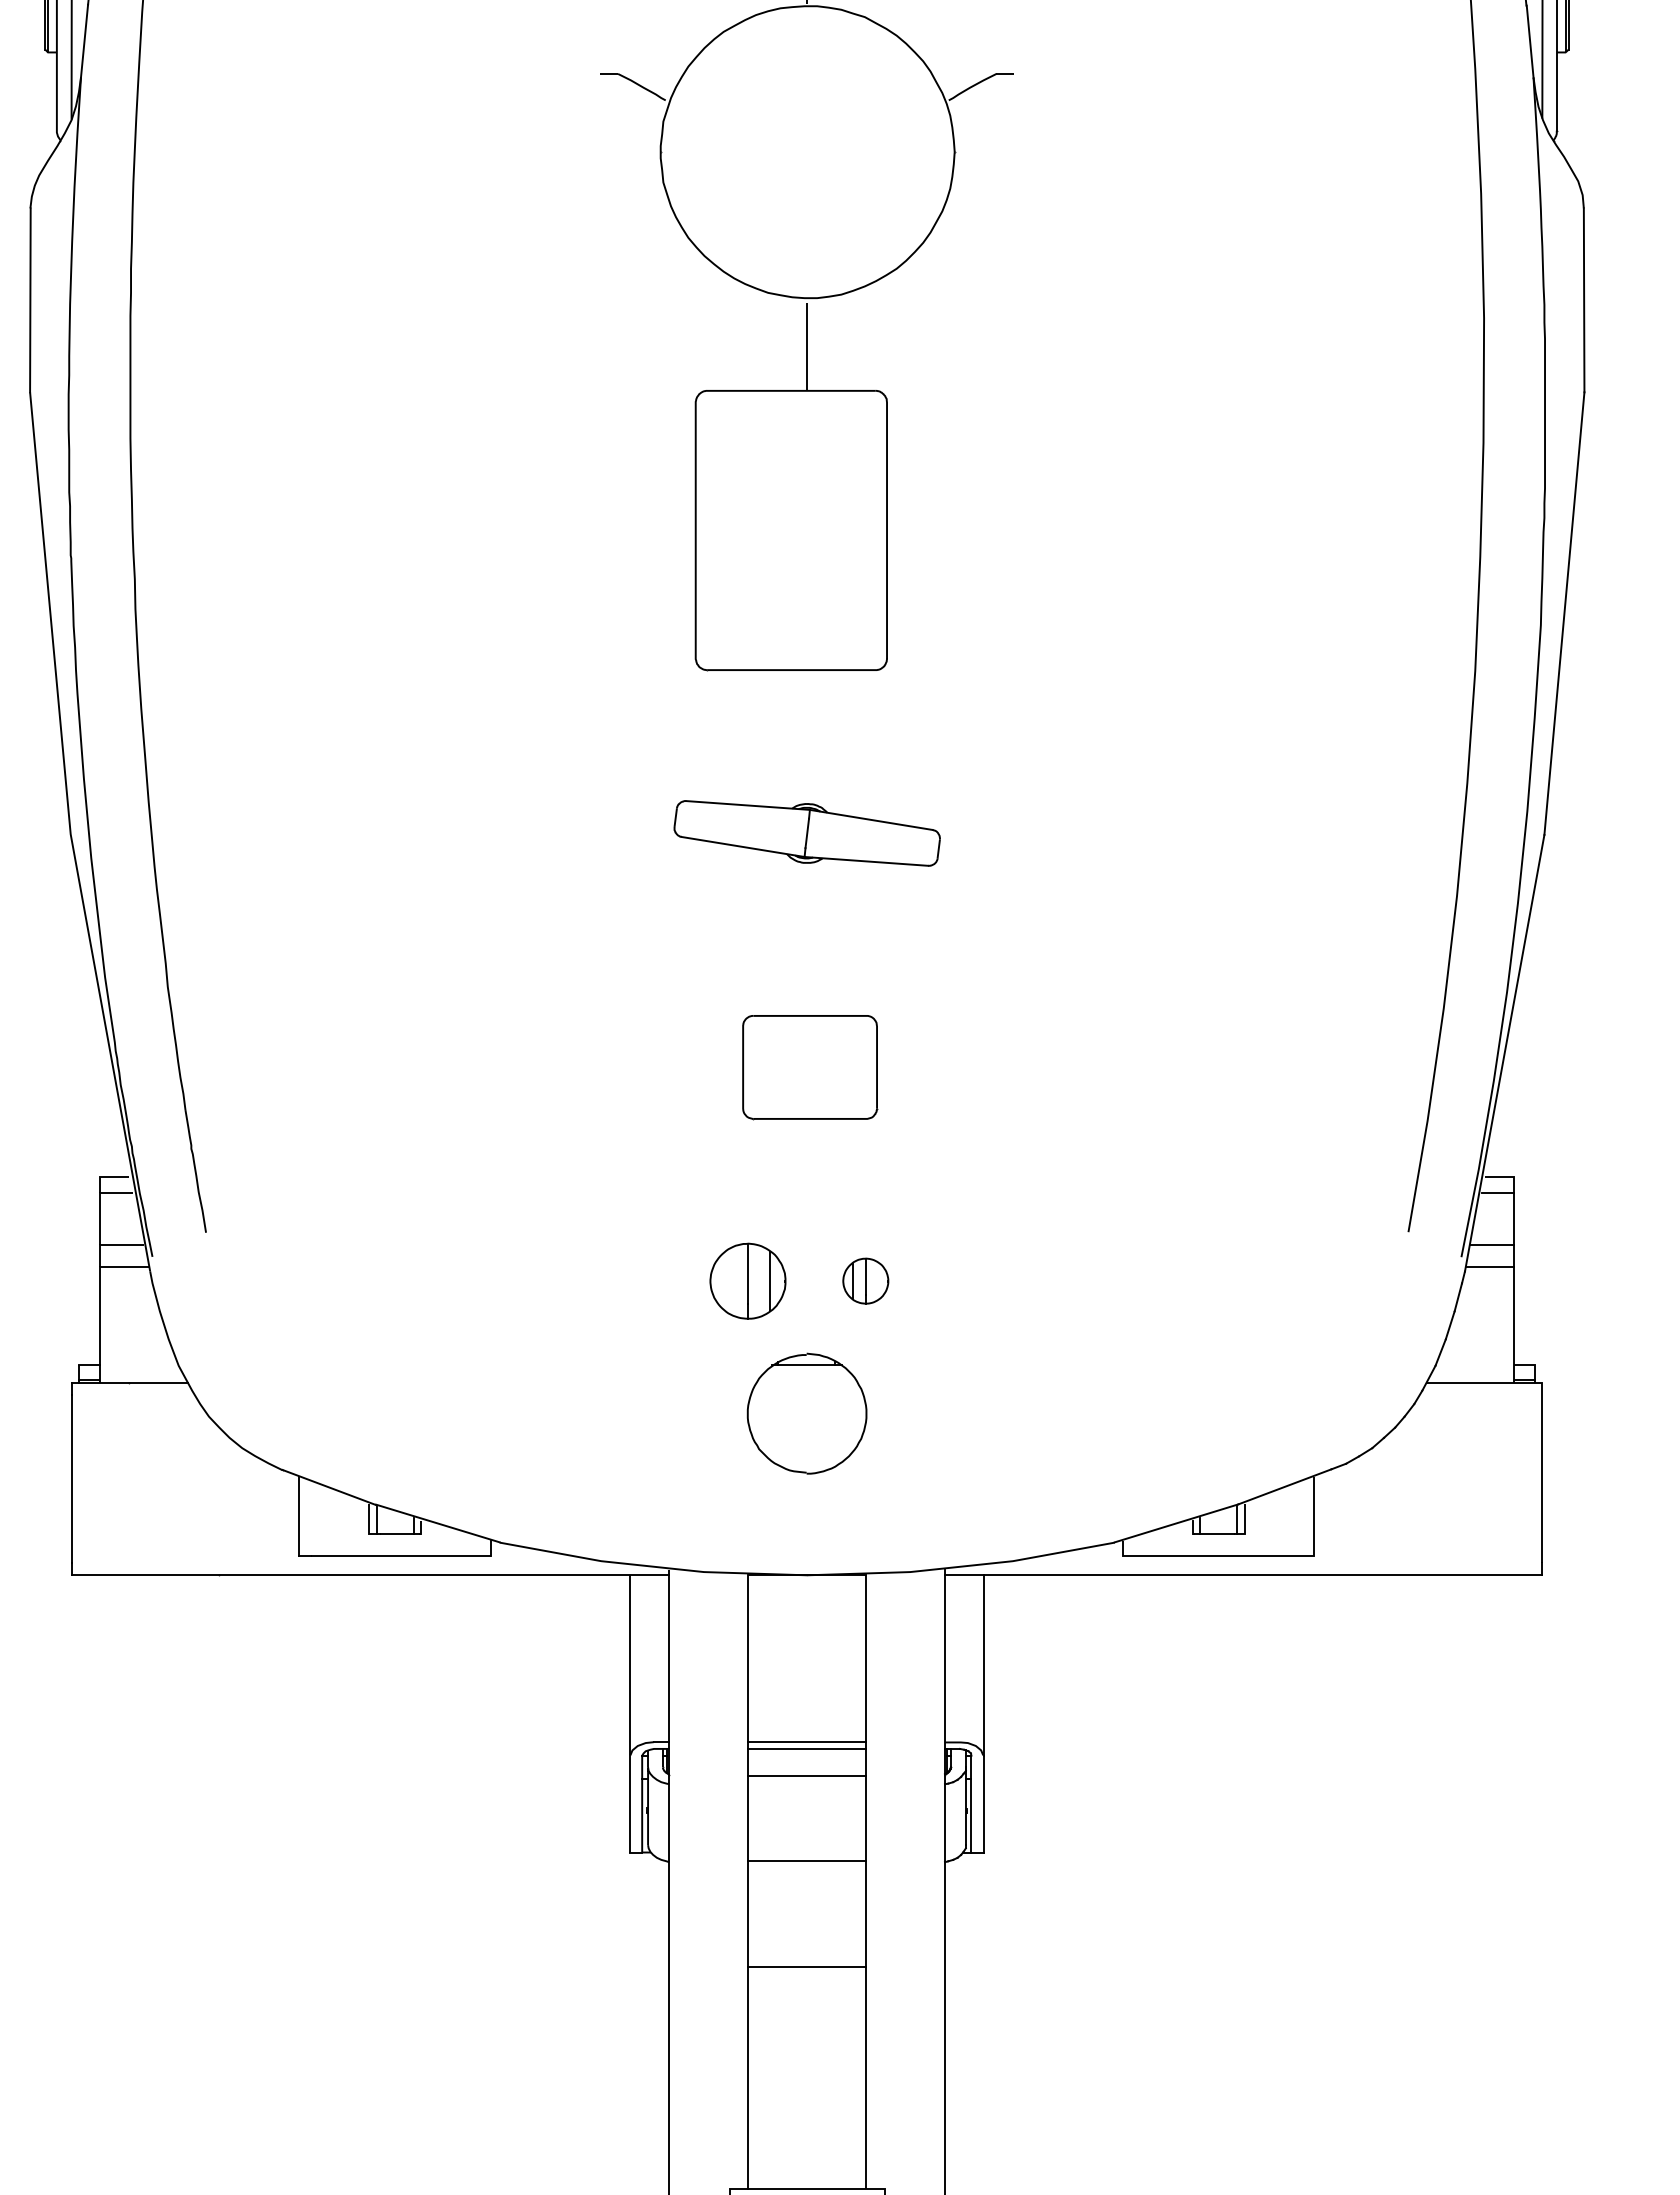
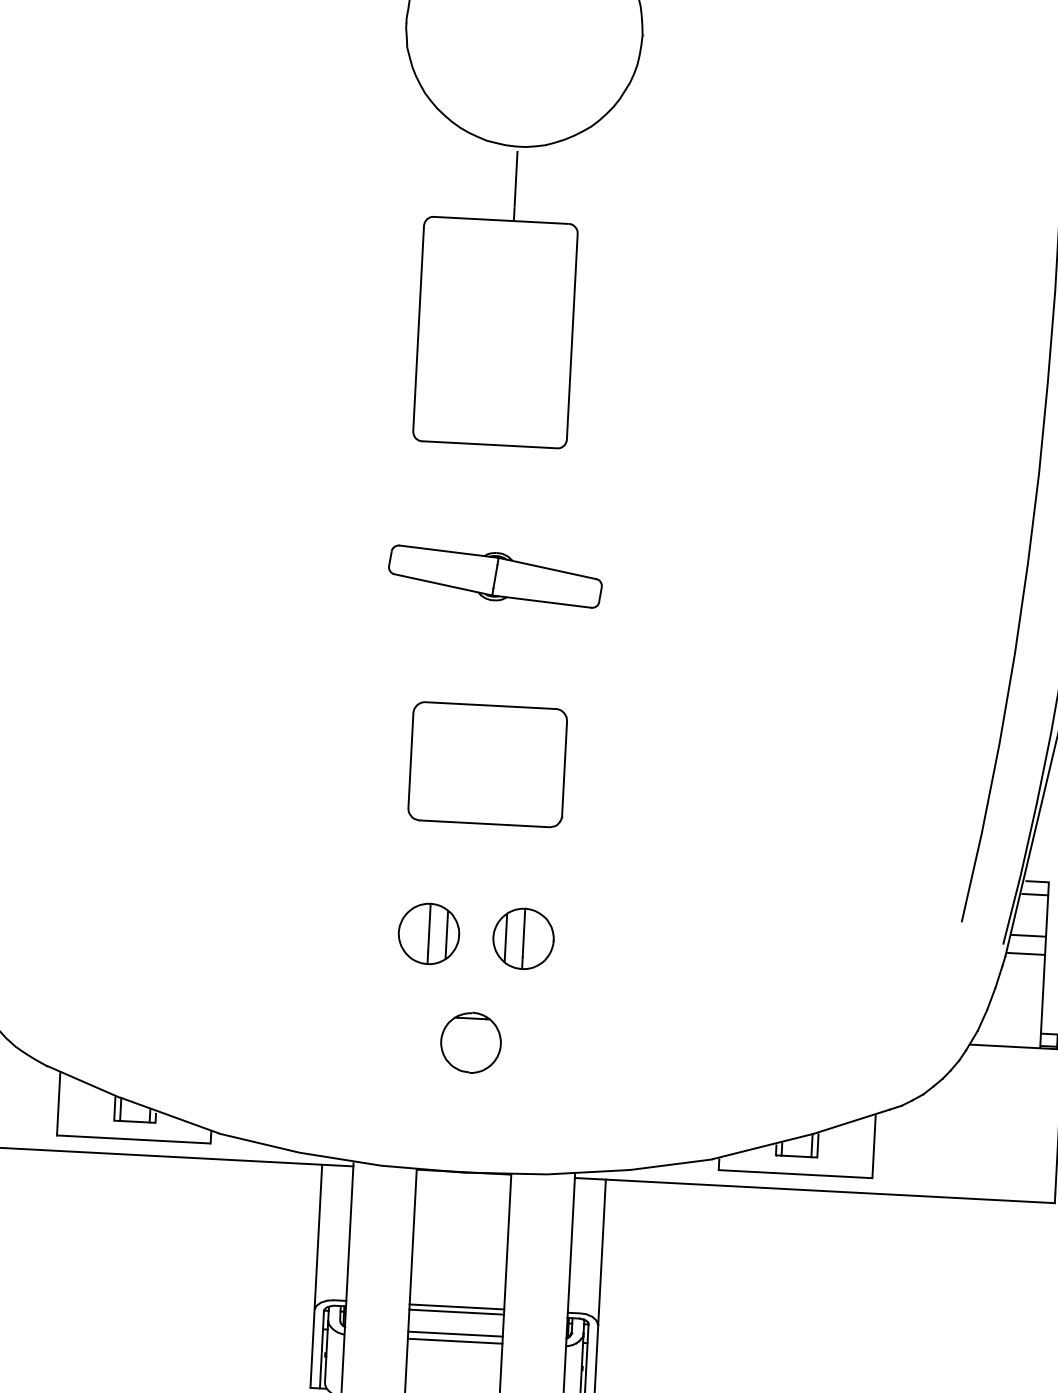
part: (810, 1067) -> (488, 764), size x1.43
part: (865, 1280) -> (523, 938), size x1.67
part: (807, 1413) -> (471, 1042), size x0.62
line: (806, 1785) -> (454, 1341), added

